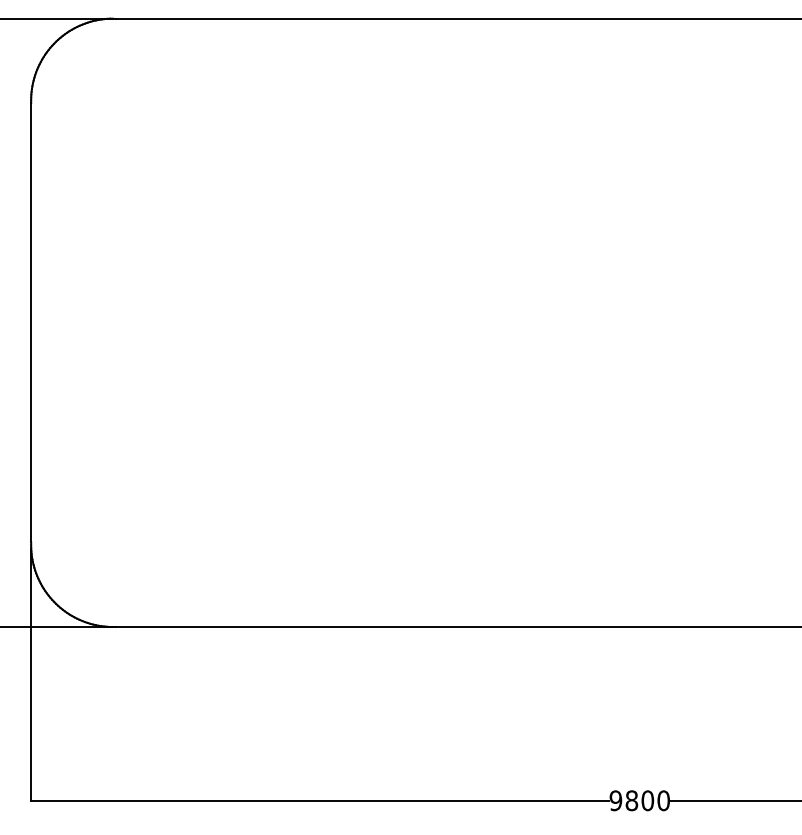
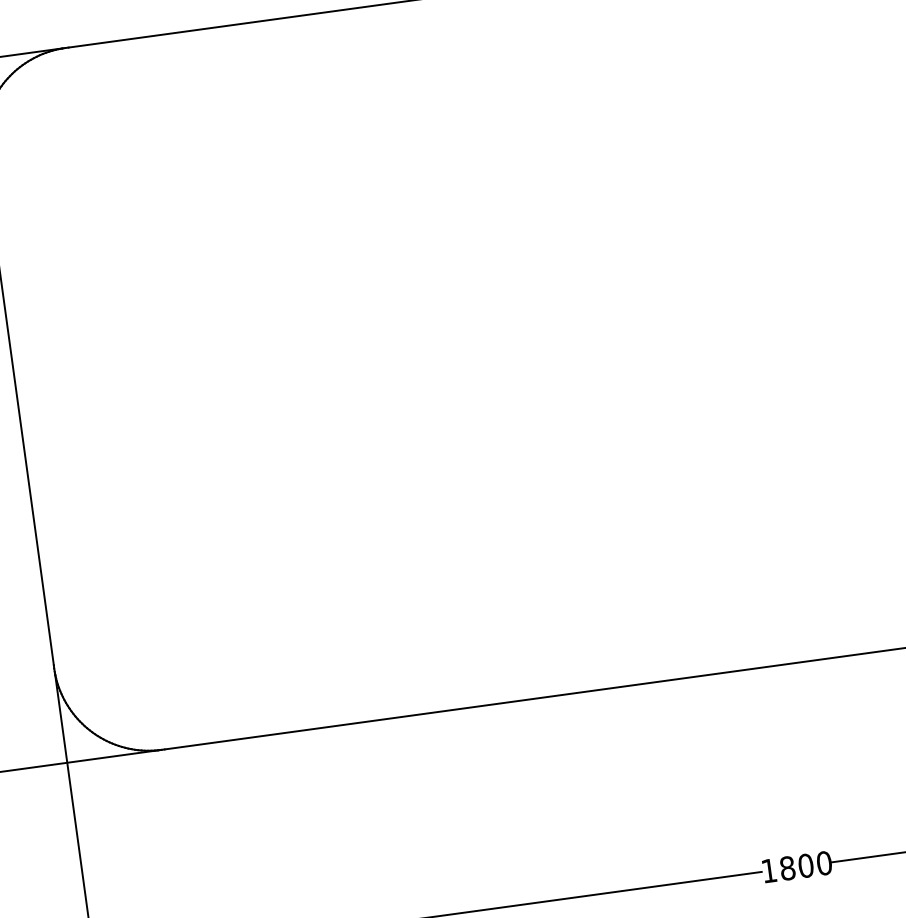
text: (615, 800) -> (768, 870), 9800 -> 1800

